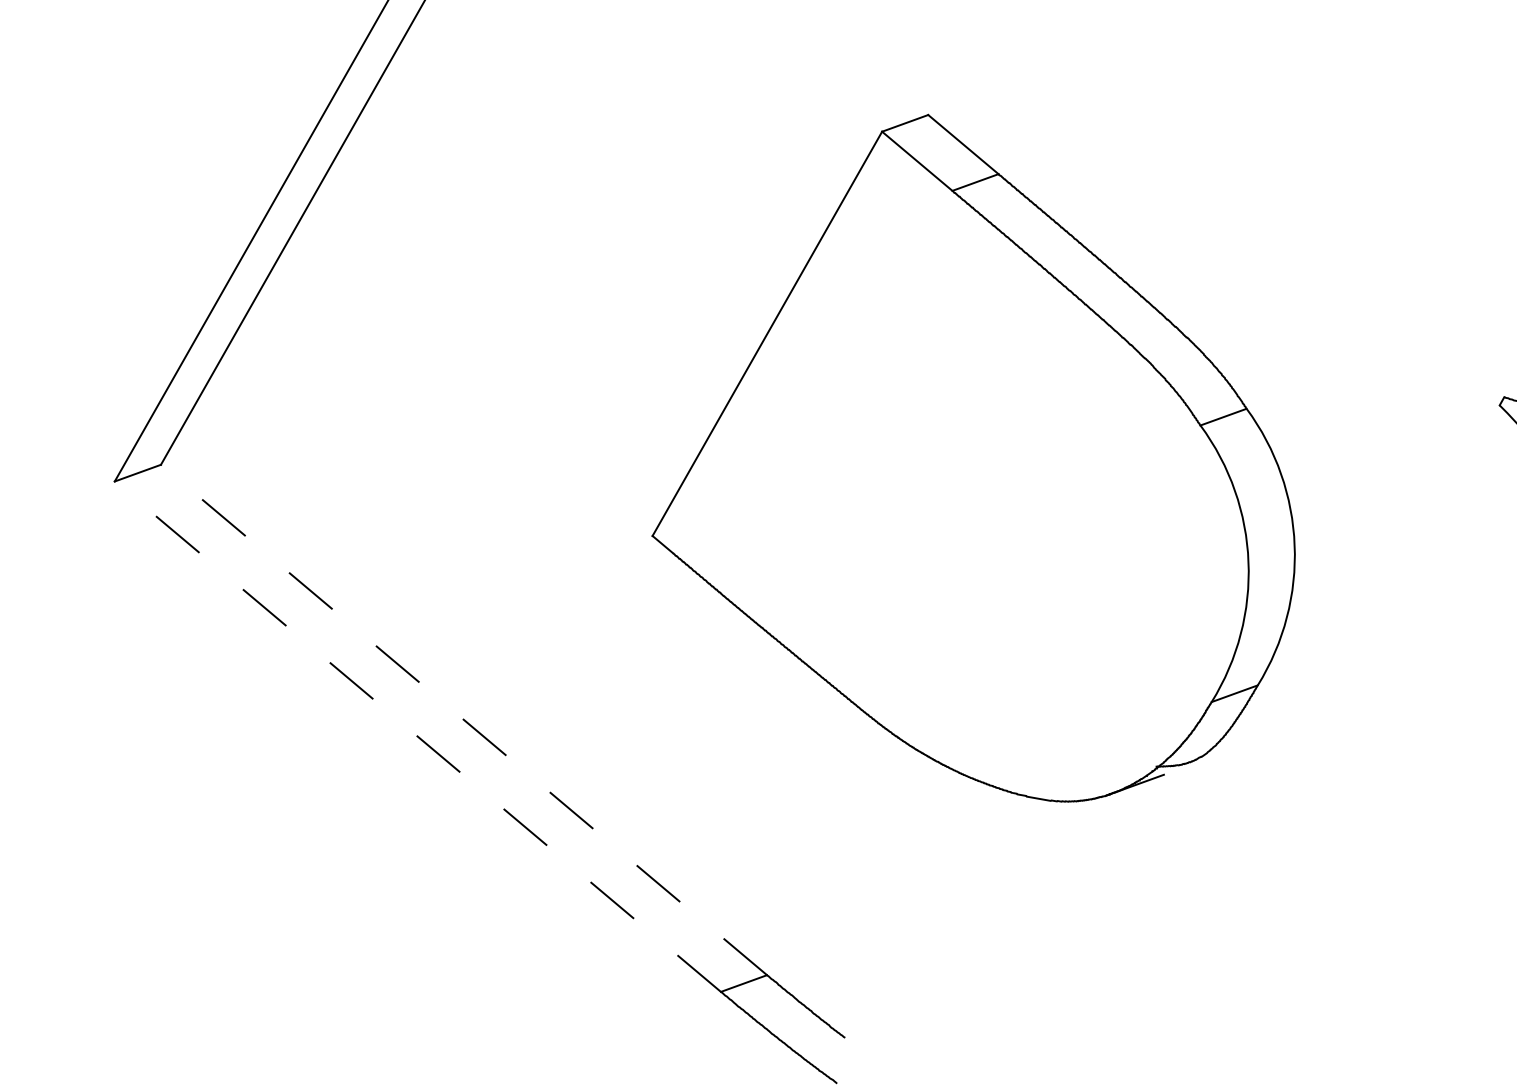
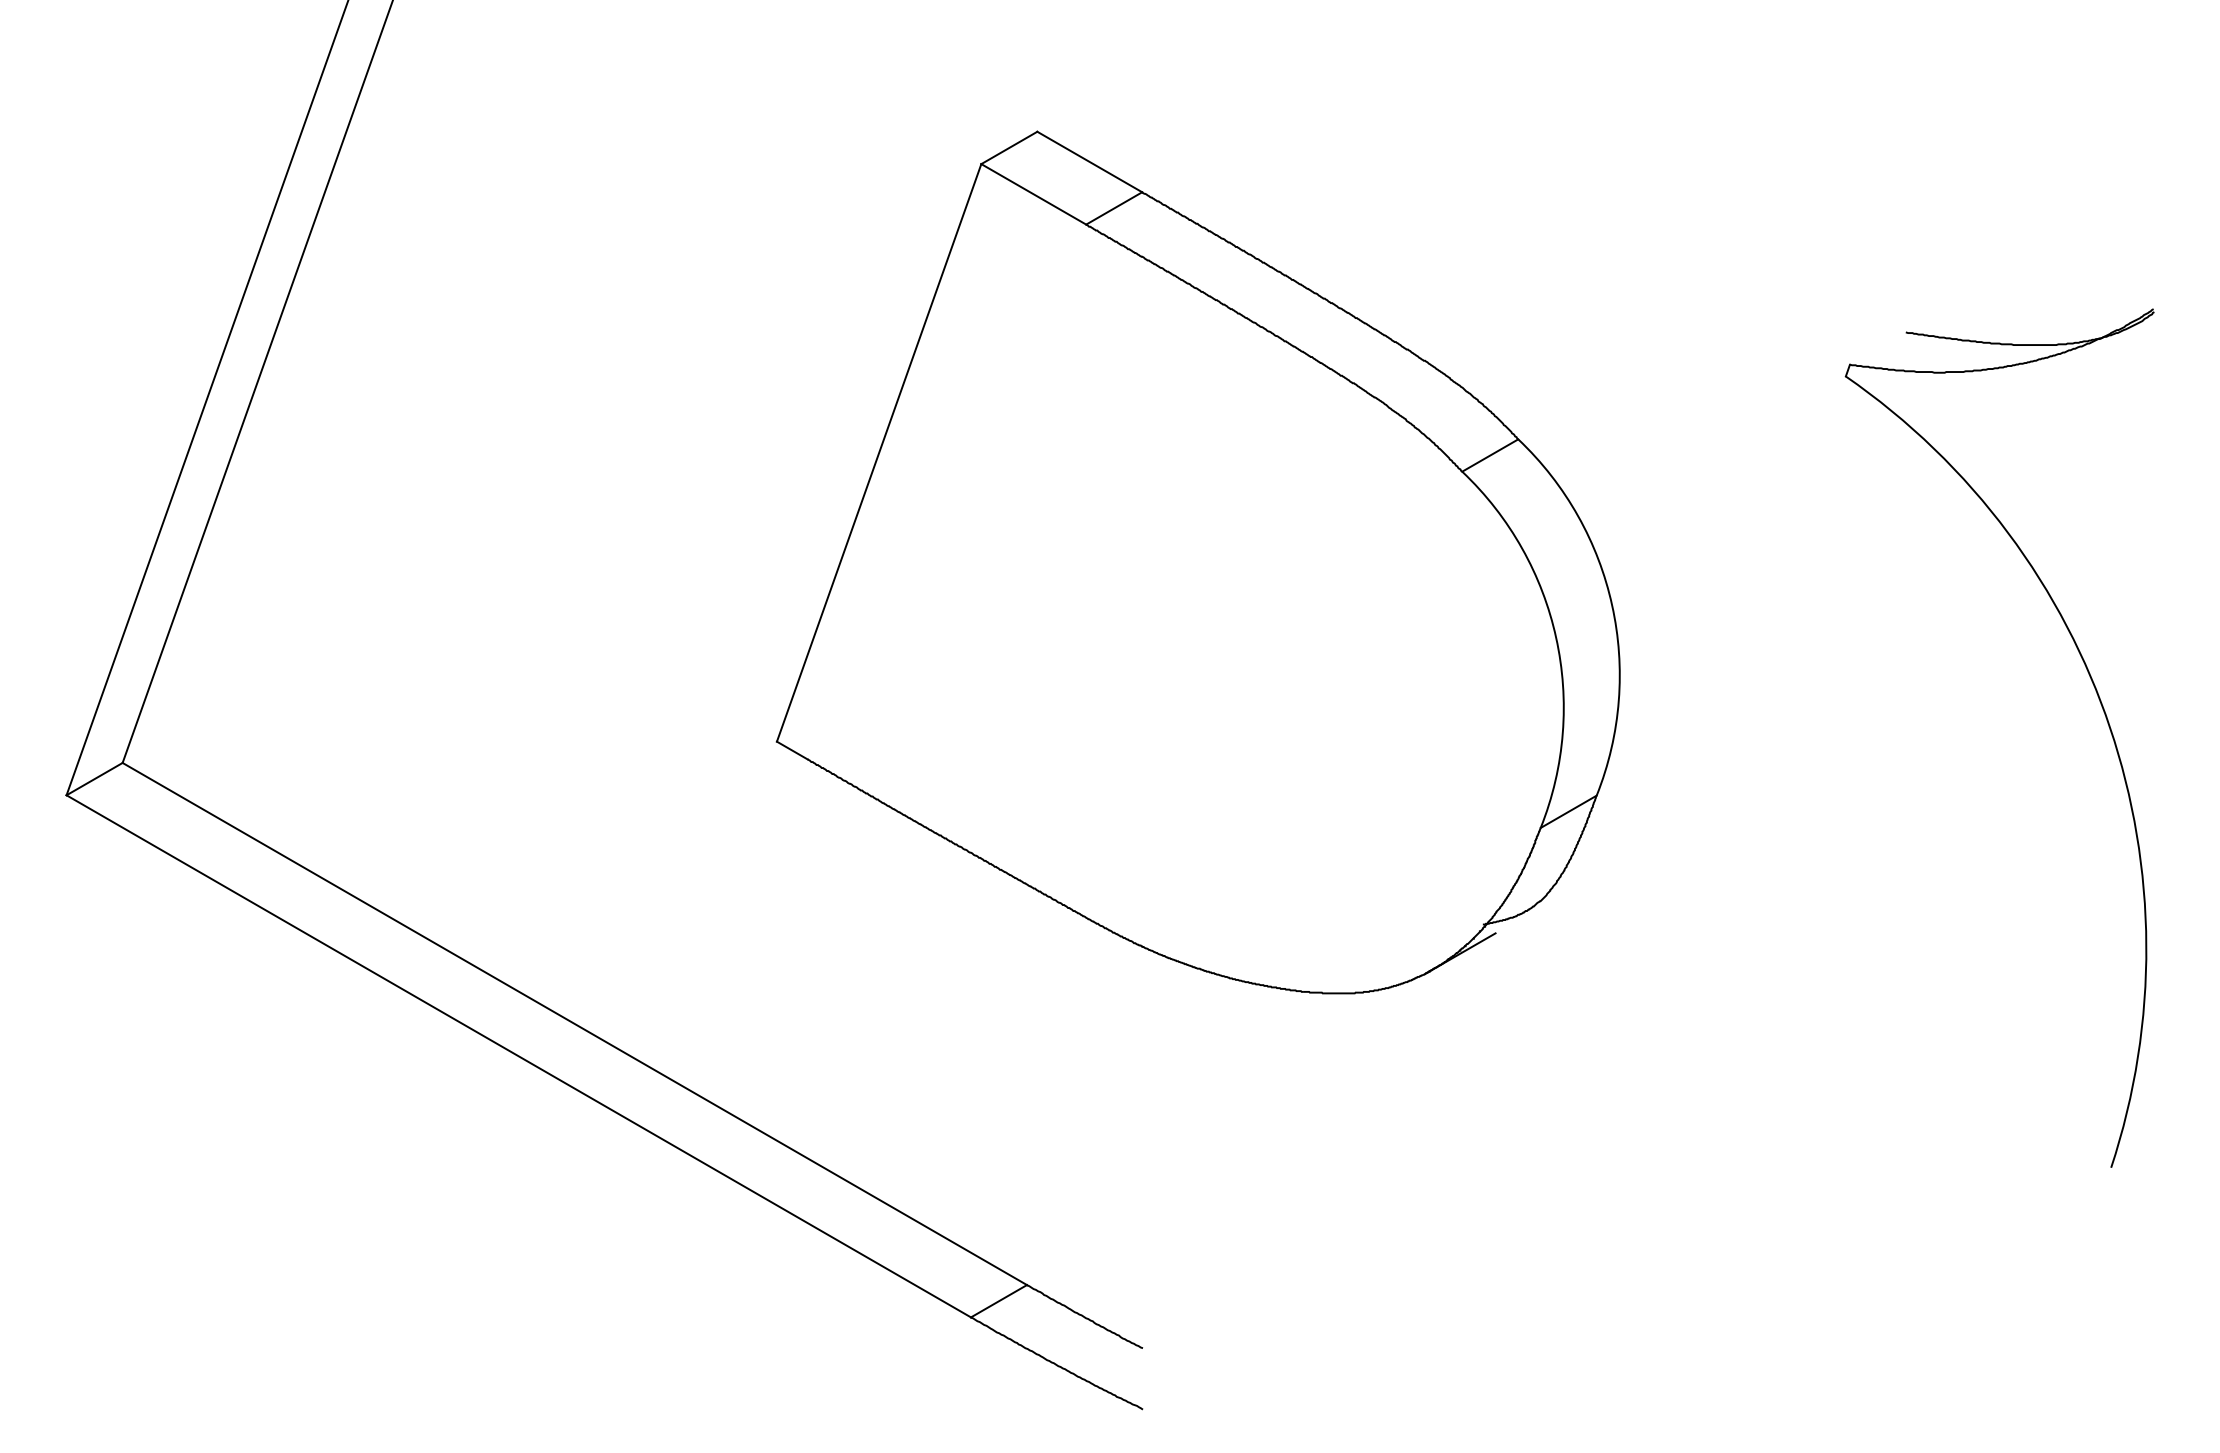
line: (463, 719) -> (574, 1023), dashed -> solid
line: (417, 736) -> (518, 1056), dashed -> solid

